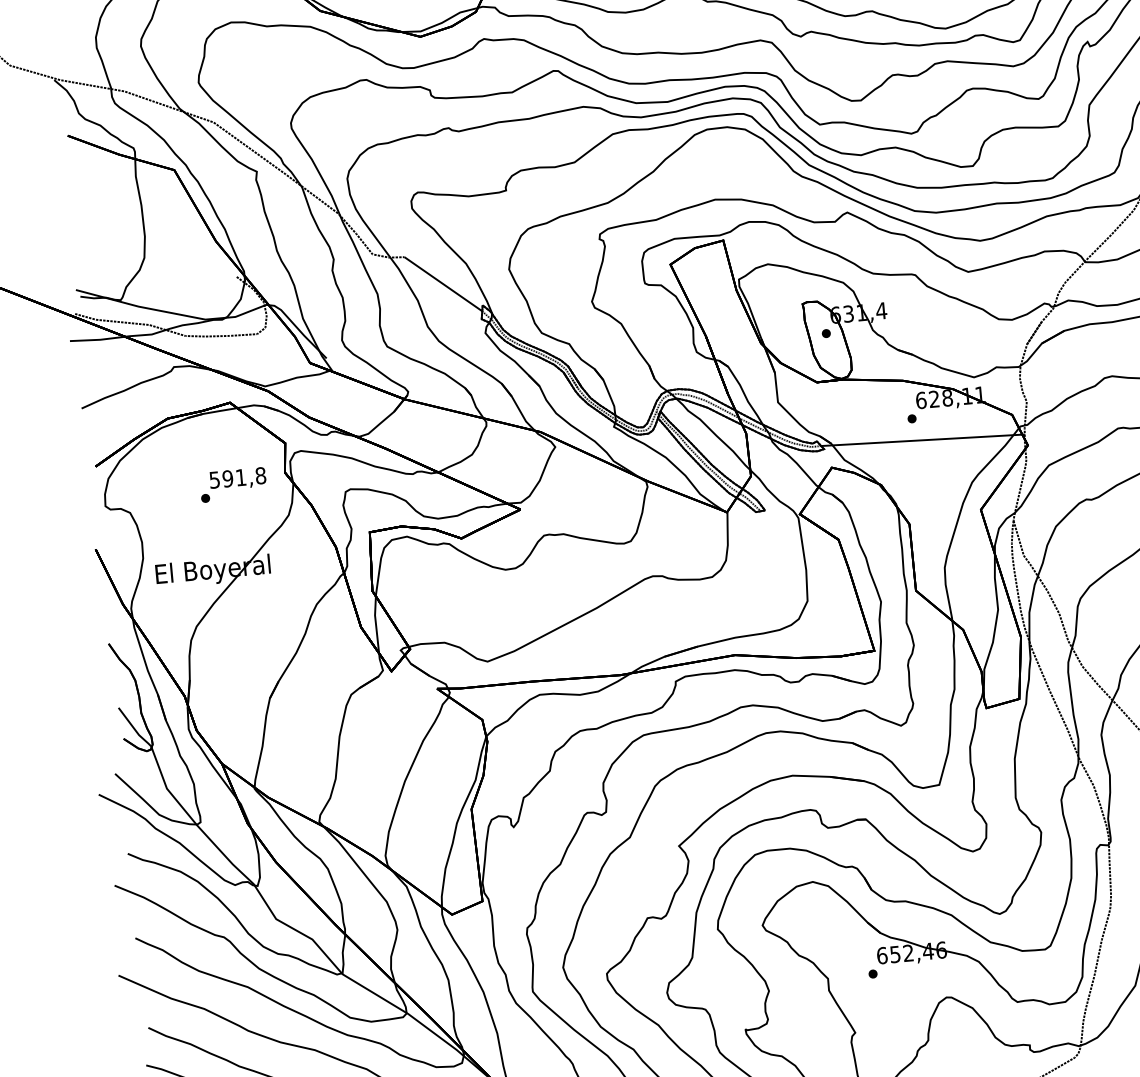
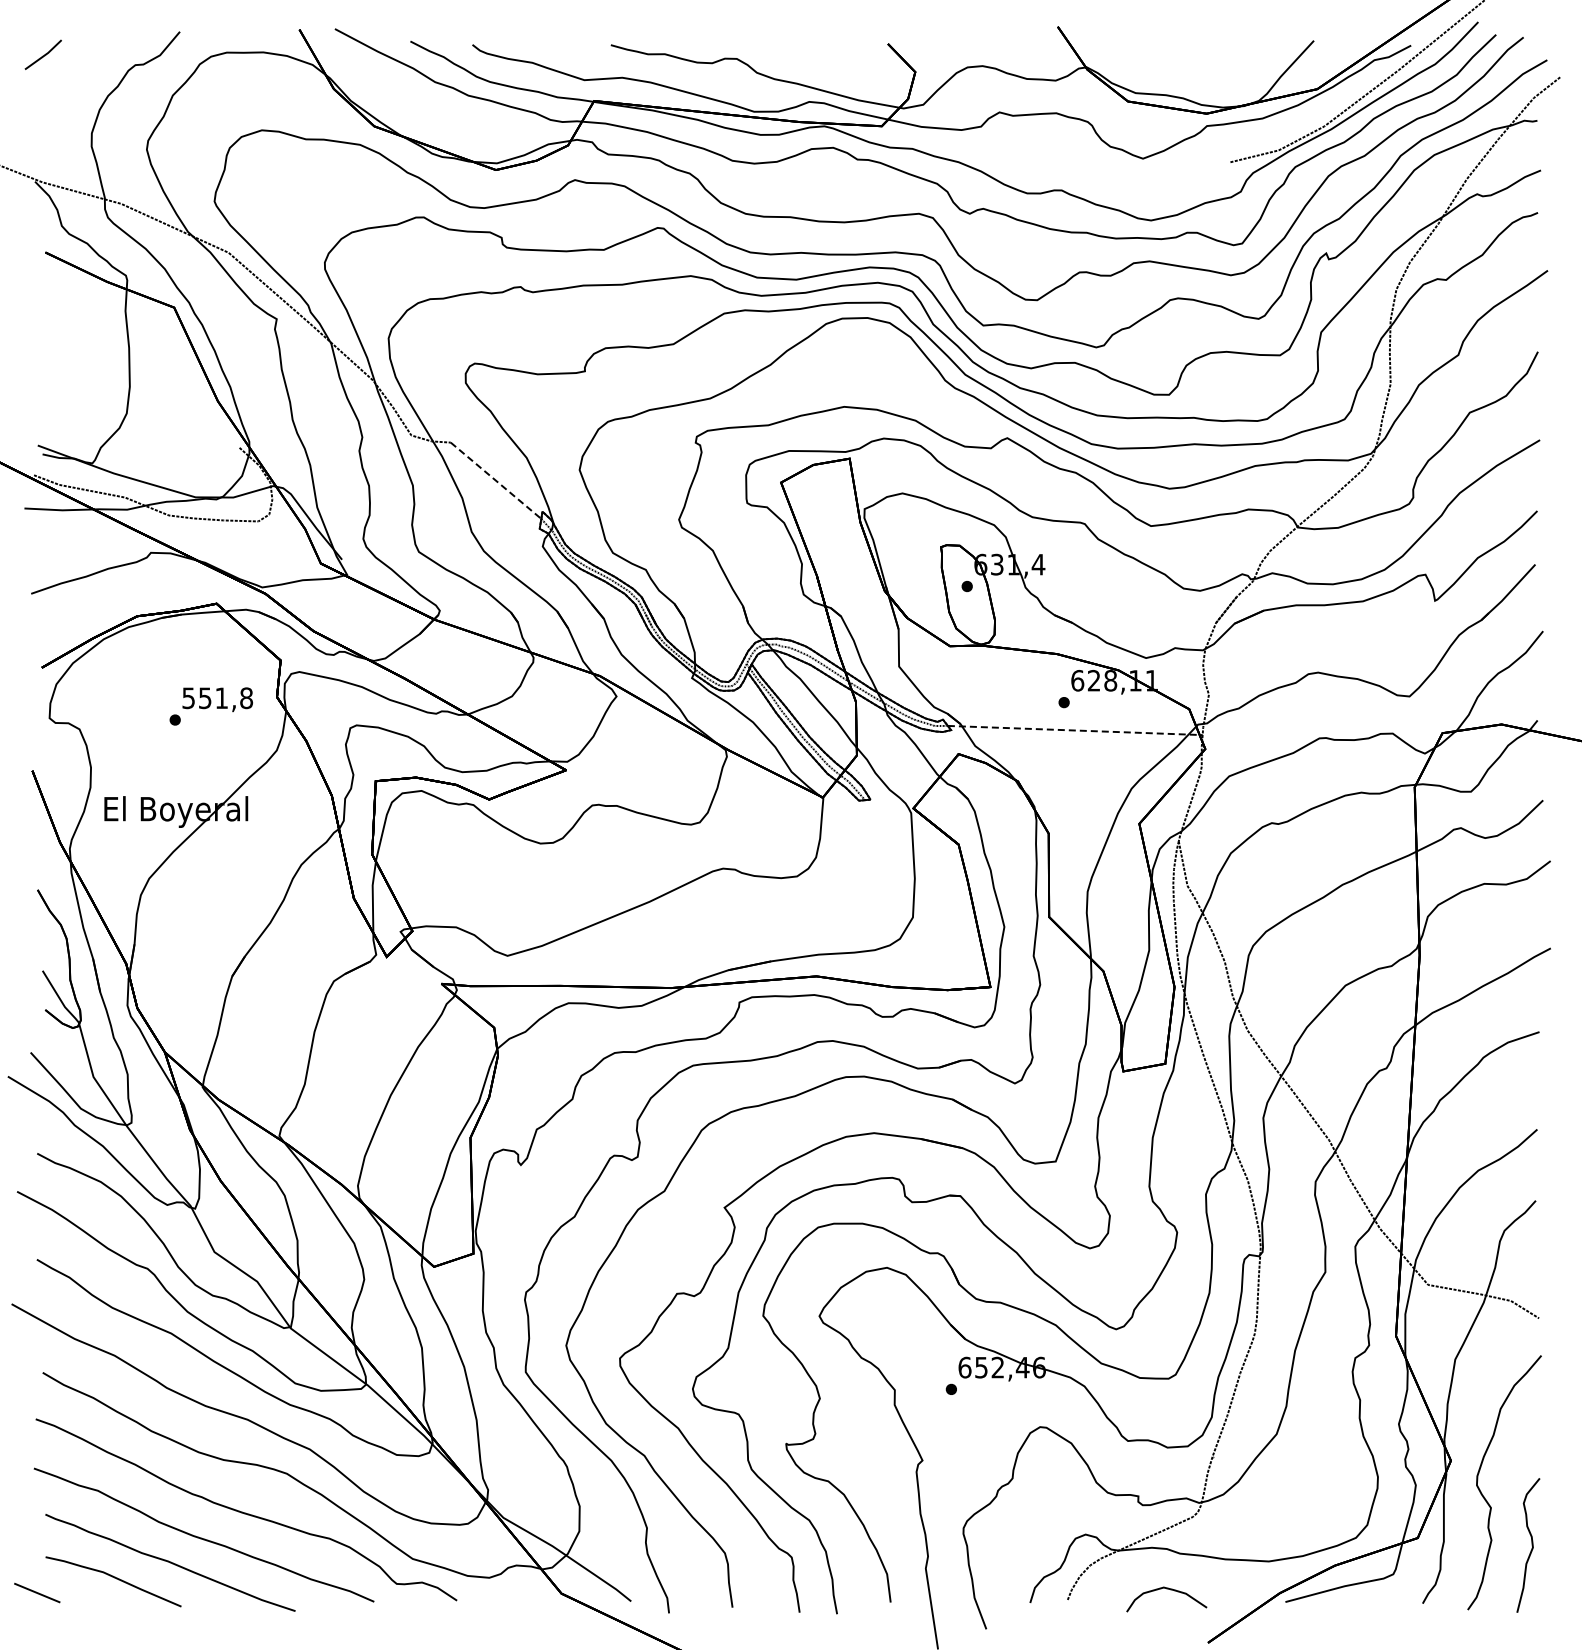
line: (443, 284) -> (496, 481), solid -> dashed
line: (923, 440) -> (1075, 730), solid -> dashed
text: (227, 478) -> (204, 697), 591,8 -> 551,8

